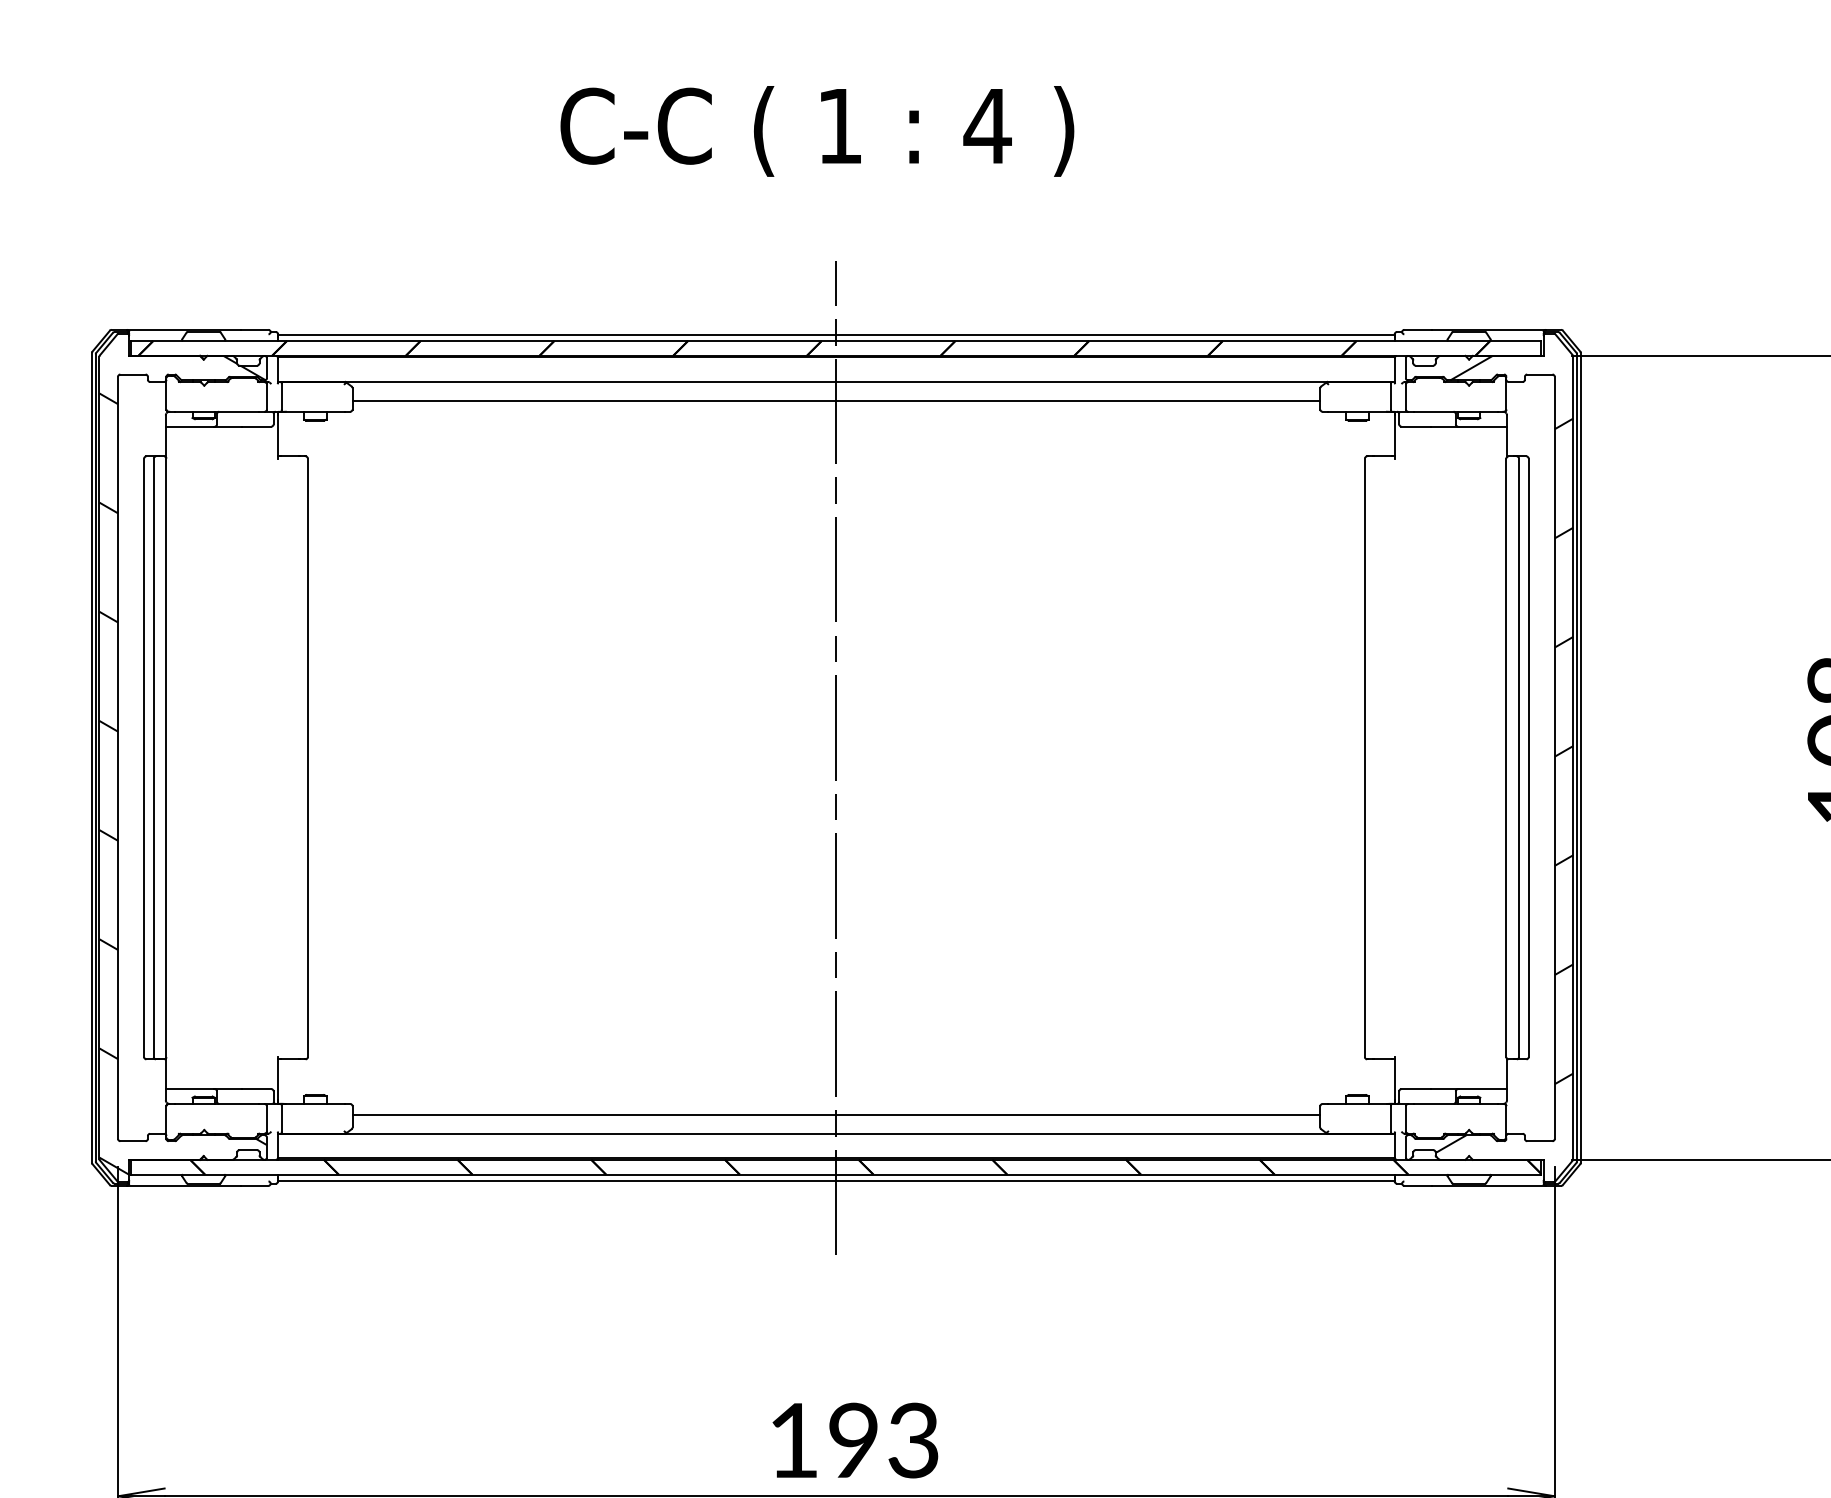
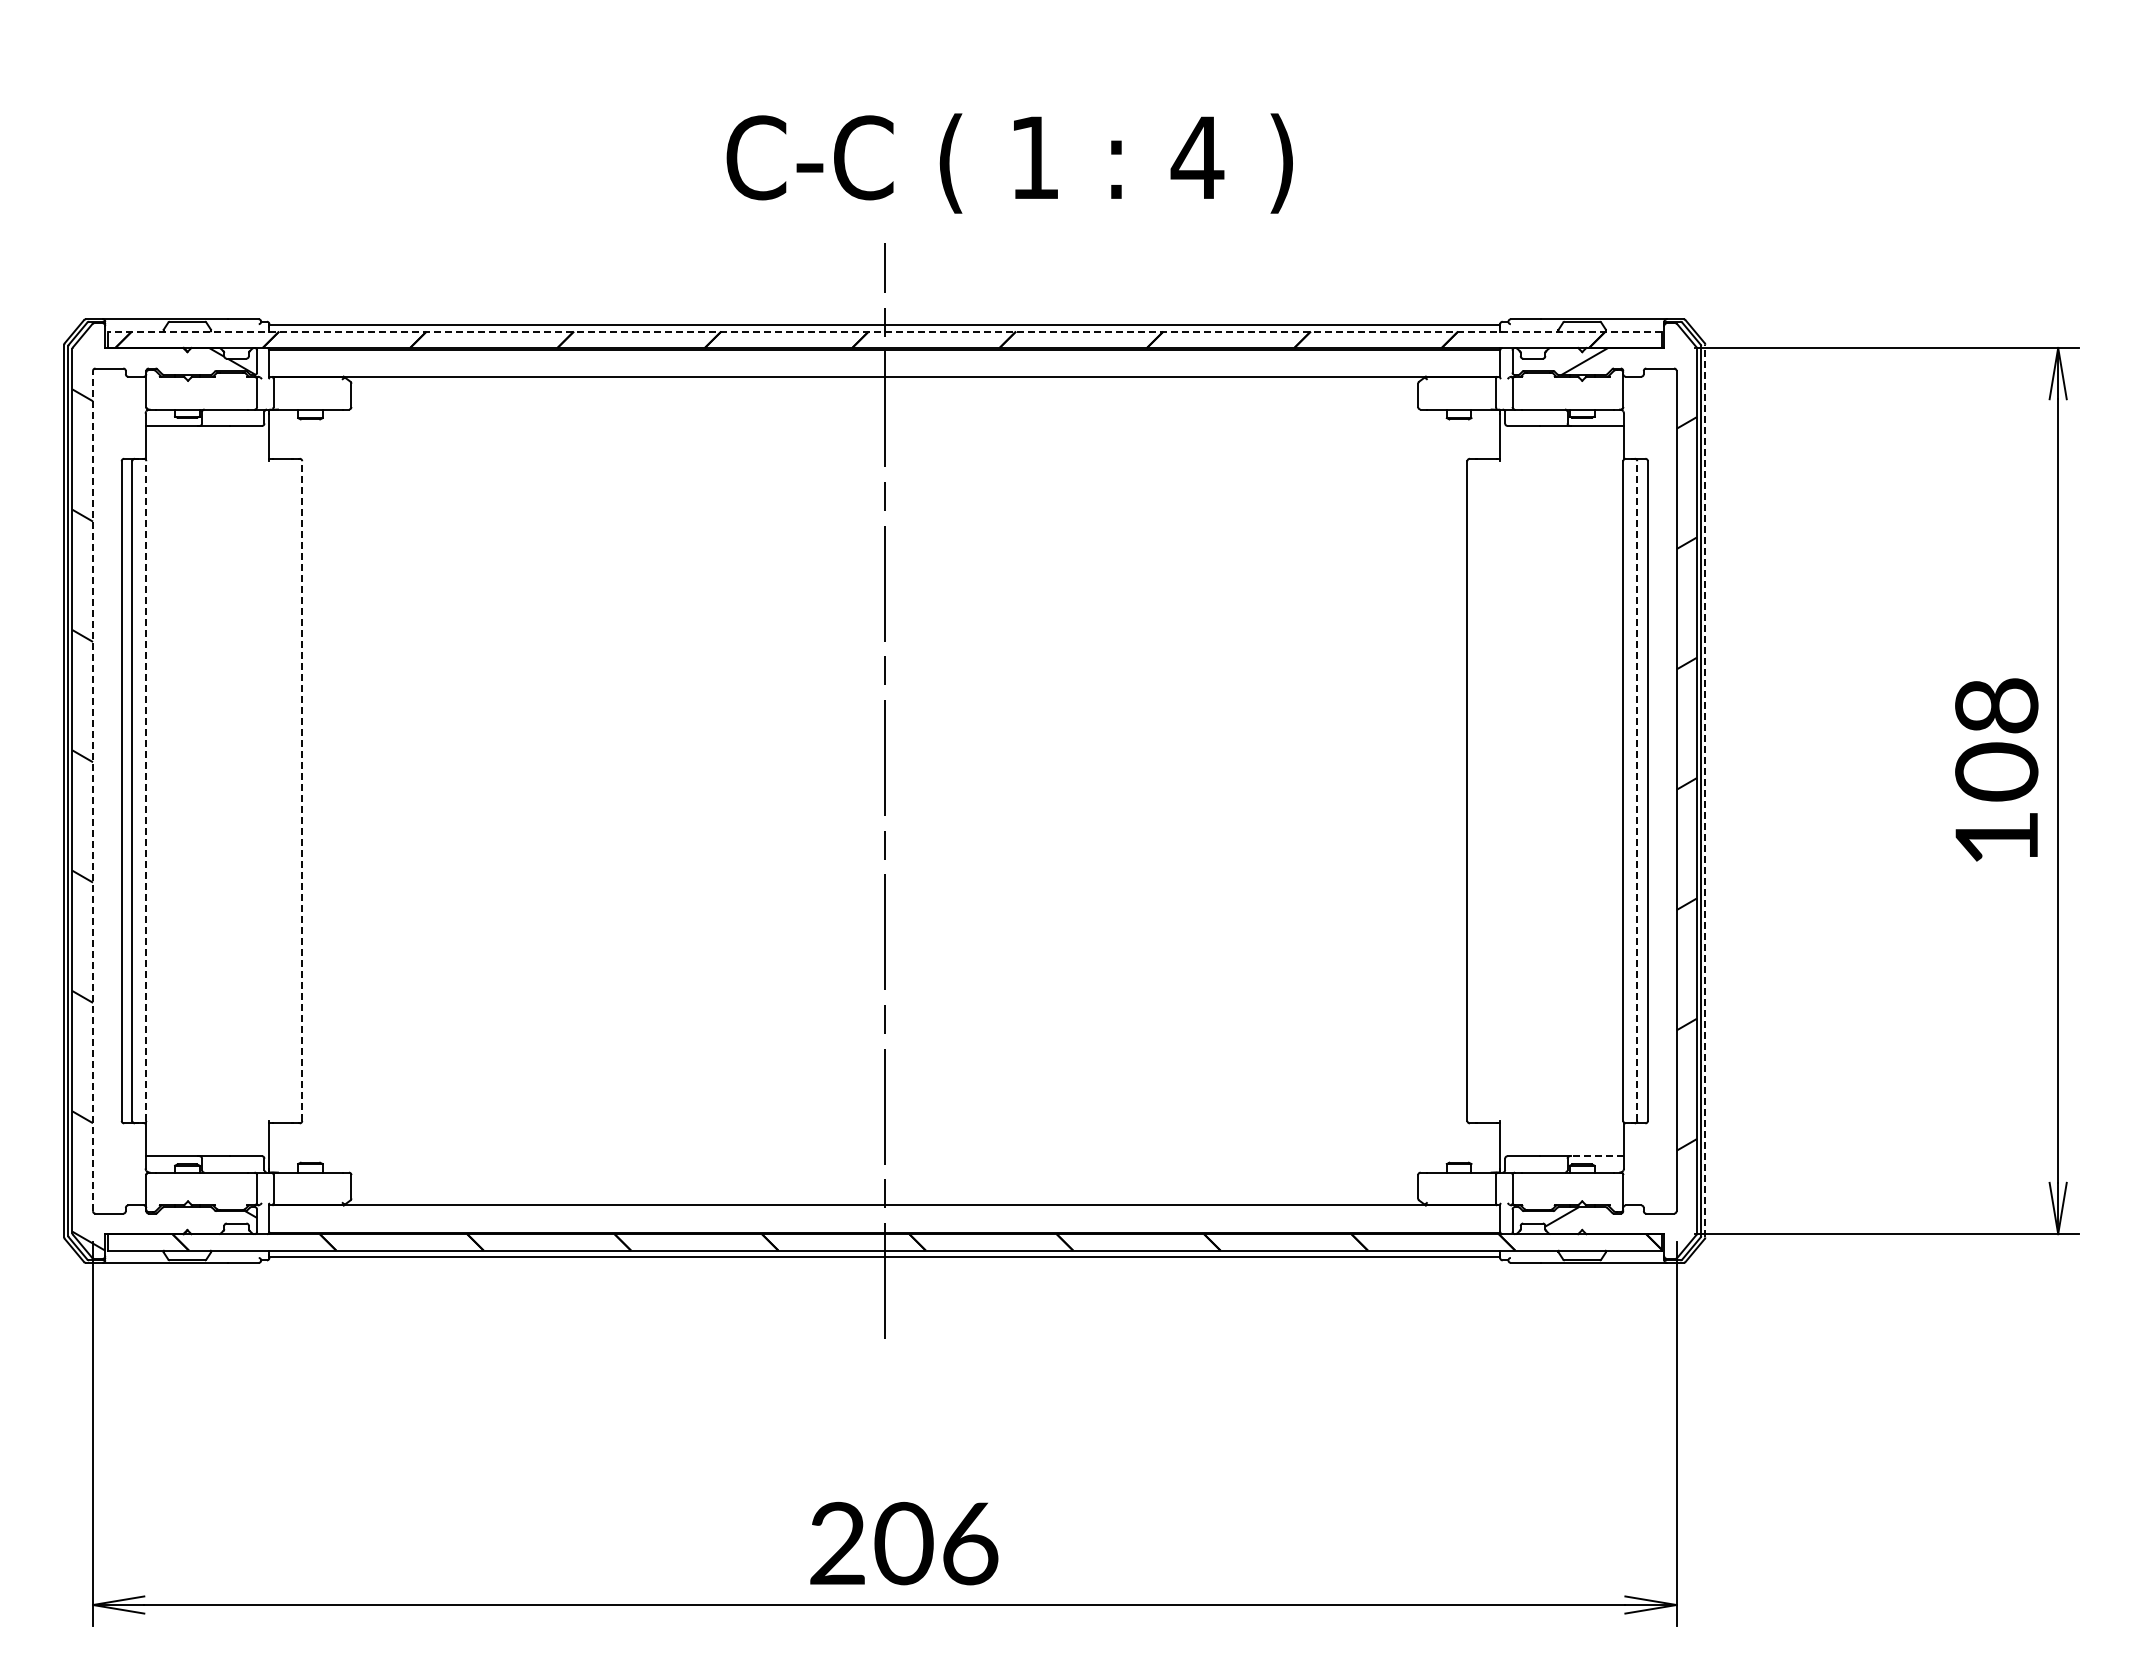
text: (817, 131) -> (1009, 163), moved
line: (836, 340) -> (884, 331), solid -> dashed
line: (836, 400) -> (884, 397), removed
line: (118, 757) -> (93, 790), solid -> dashed
line: (1580, 757) -> (1705, 790), solid -> dashed
line: (166, 758) -> (146, 791), solid -> dashed
line: (308, 758) -> (302, 791), solid -> dashed
line: (1519, 758) -> (1637, 791), solid -> dashed
line: (1482, 1089) -> (1597, 1156), solid -> dashed
line: (836, 1114) -> (884, 1184), removed
text: (854, 1440) -> (904, 1543), 193 -> 206

